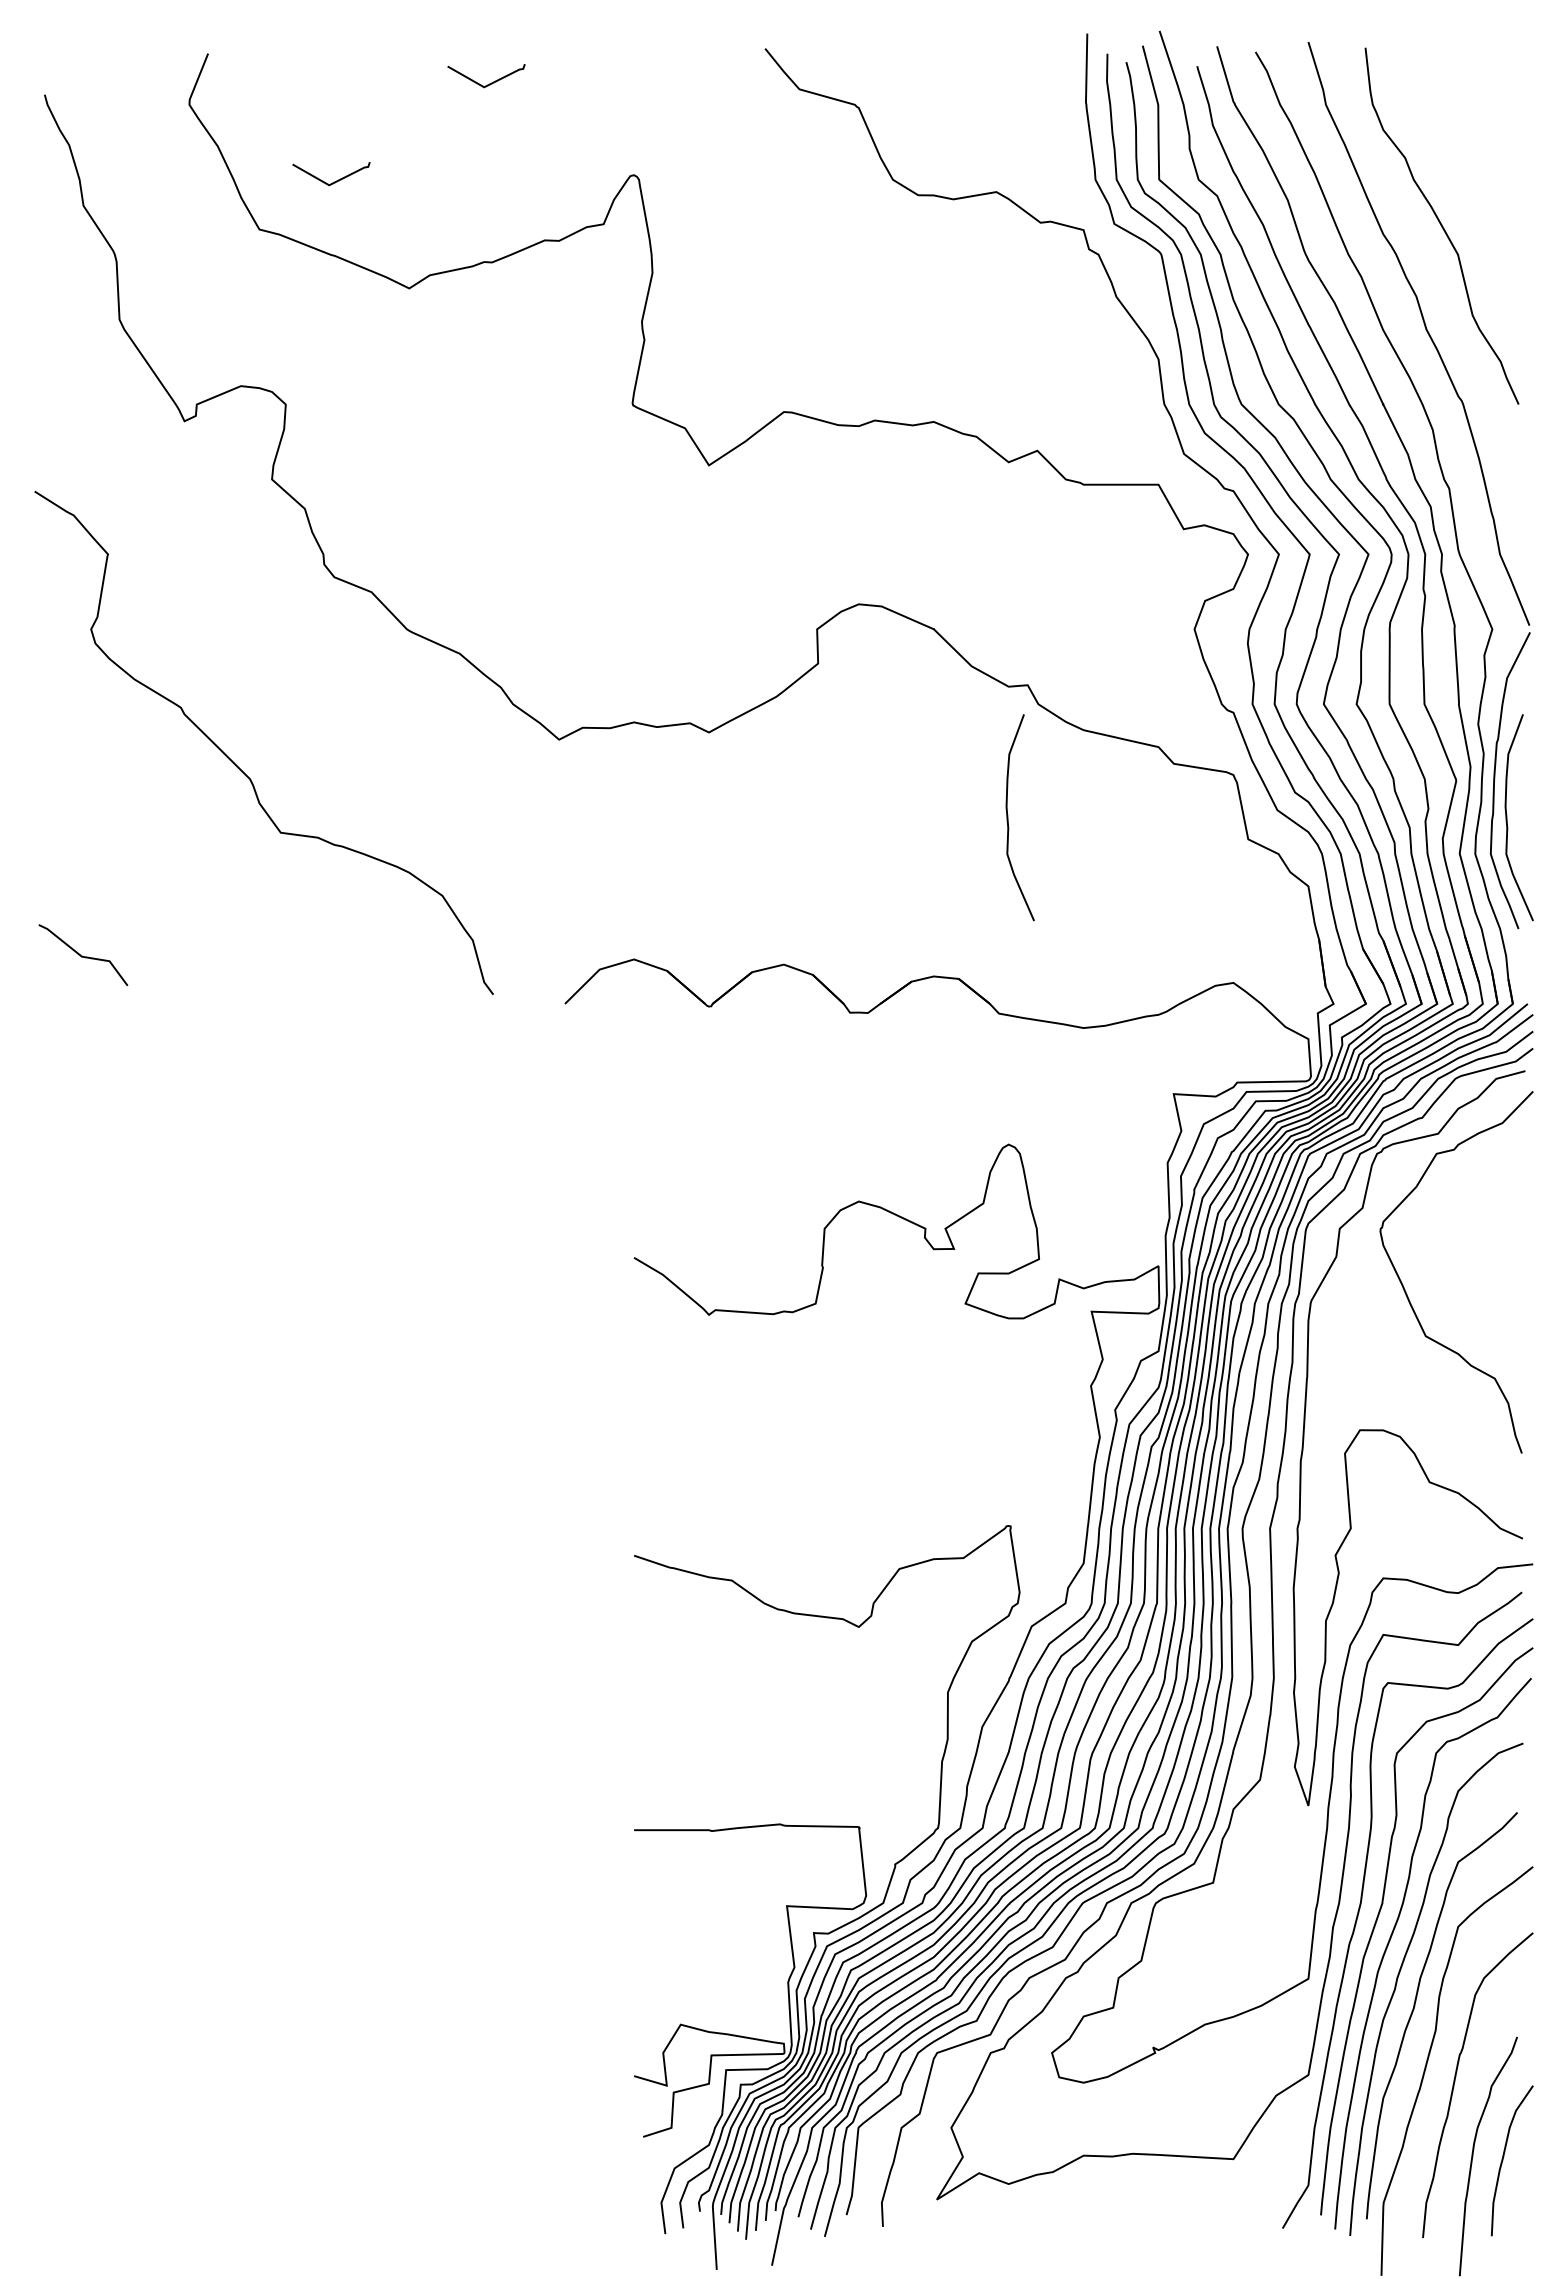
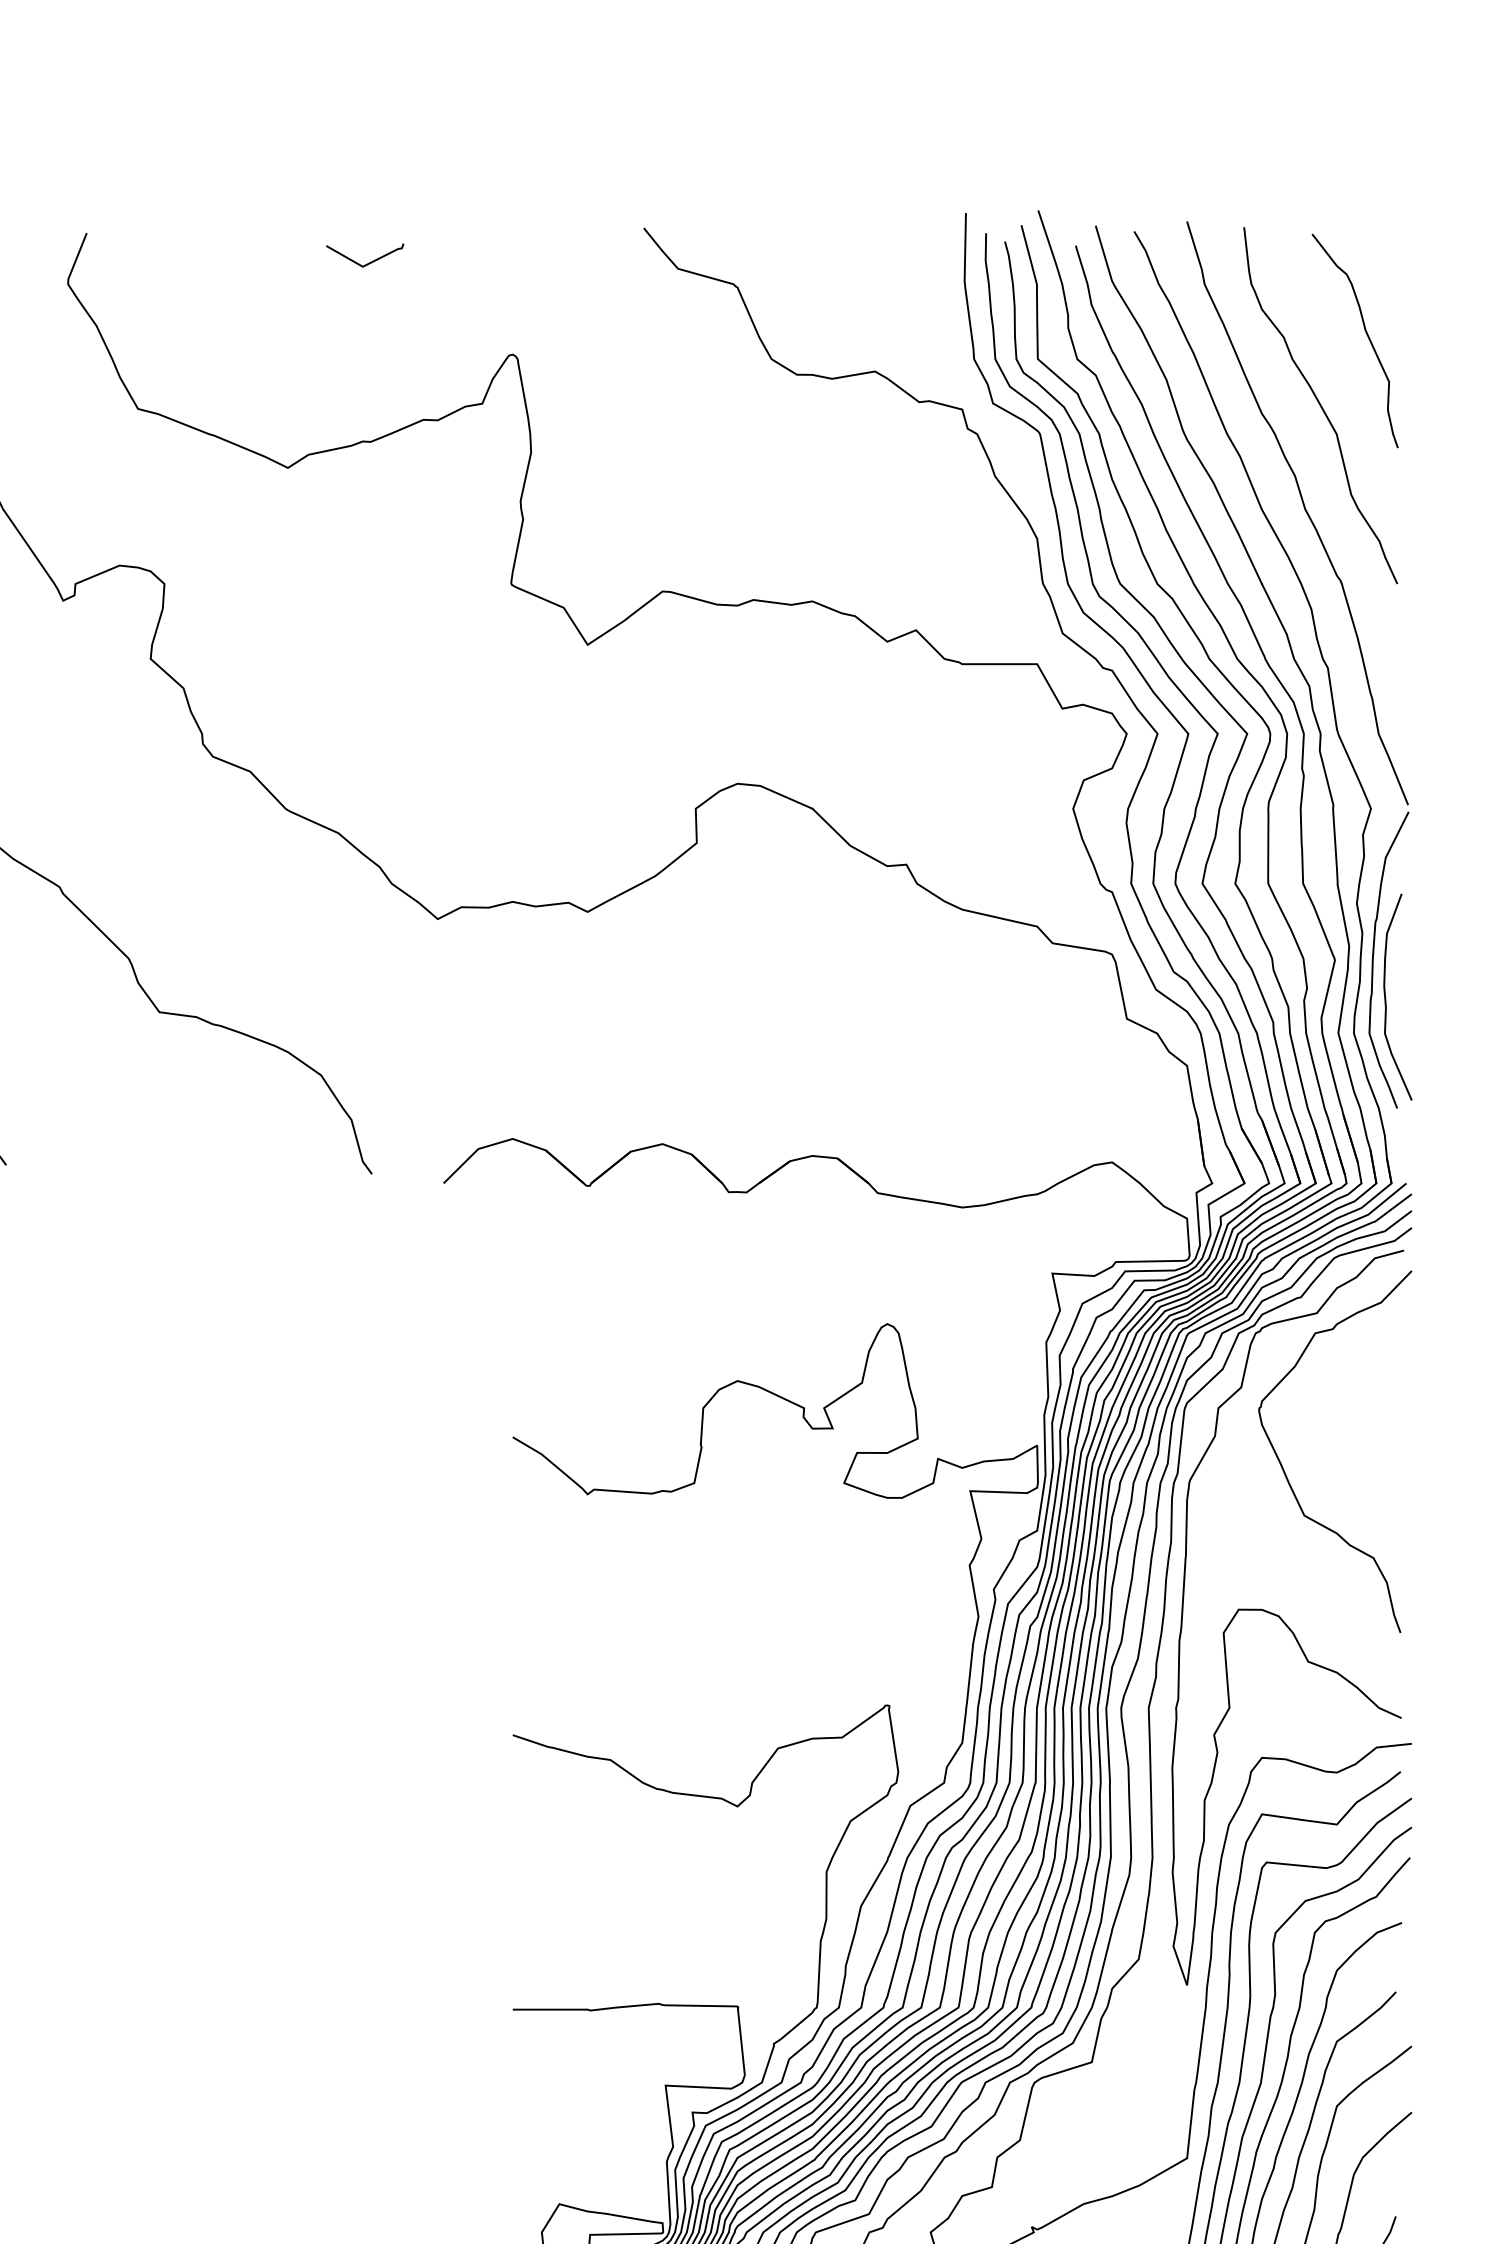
curve: (1488, 157) -> (1367, 336), added
line: (334, 181) -> (213, 360), removed
curve: (1008, 817) -> (887, 996), removed

